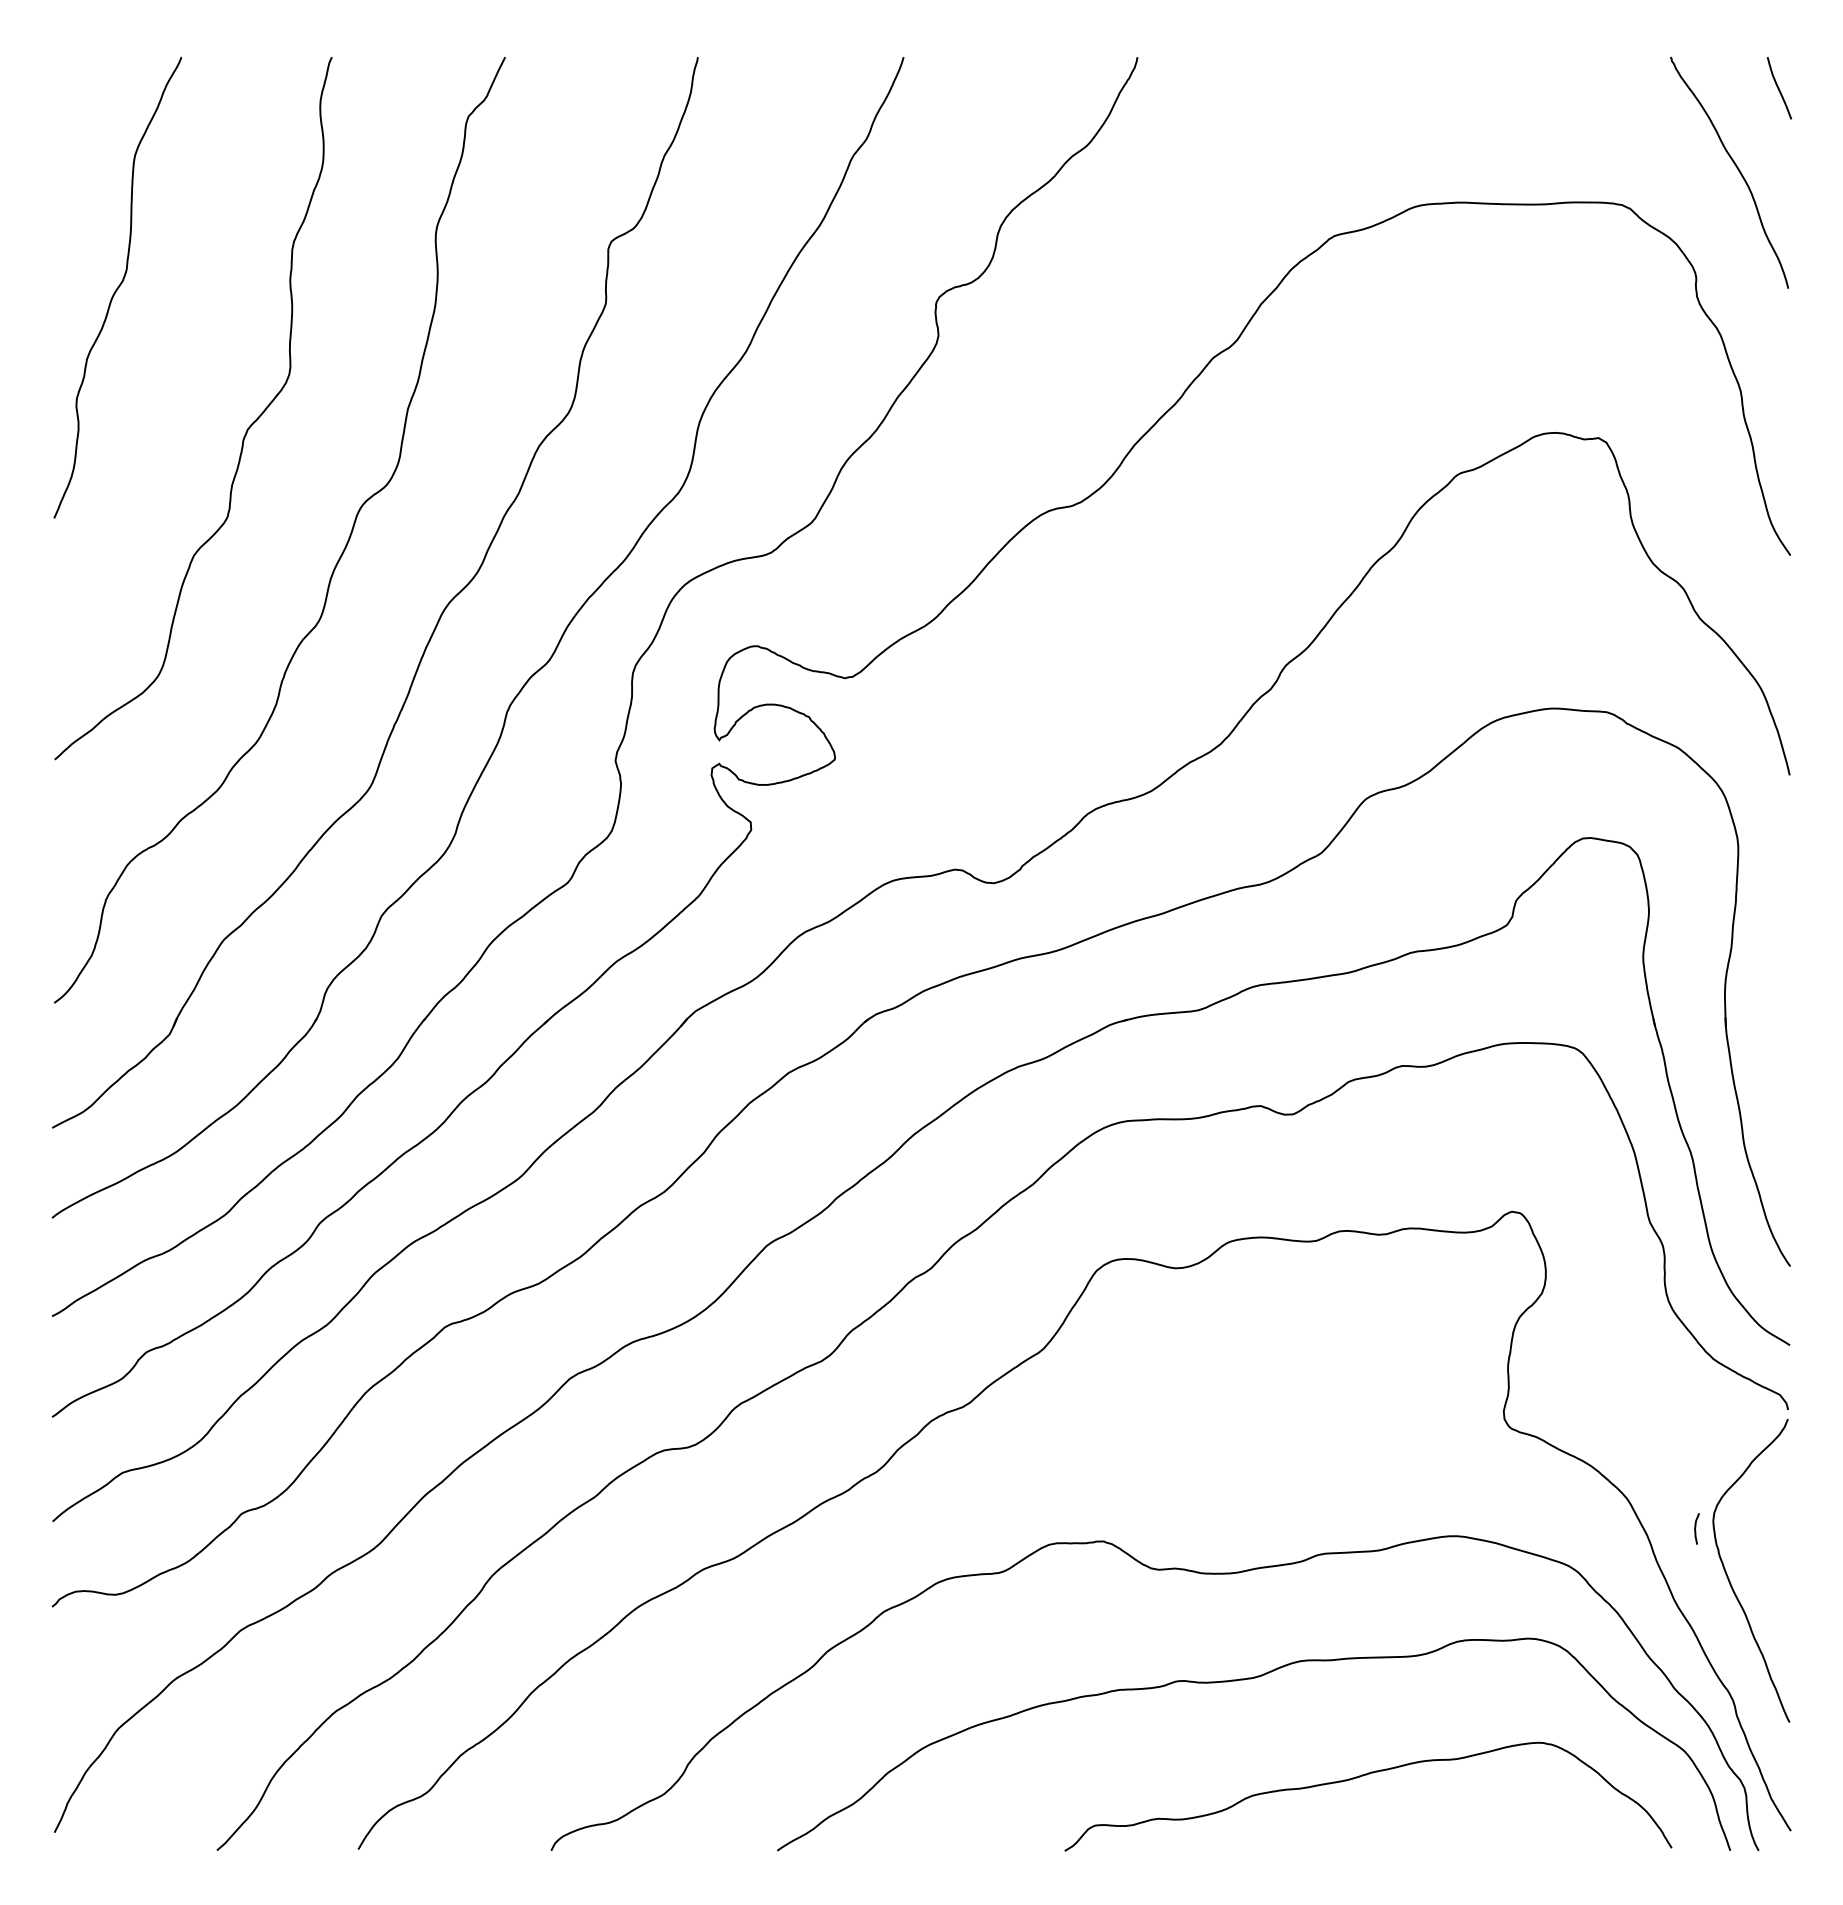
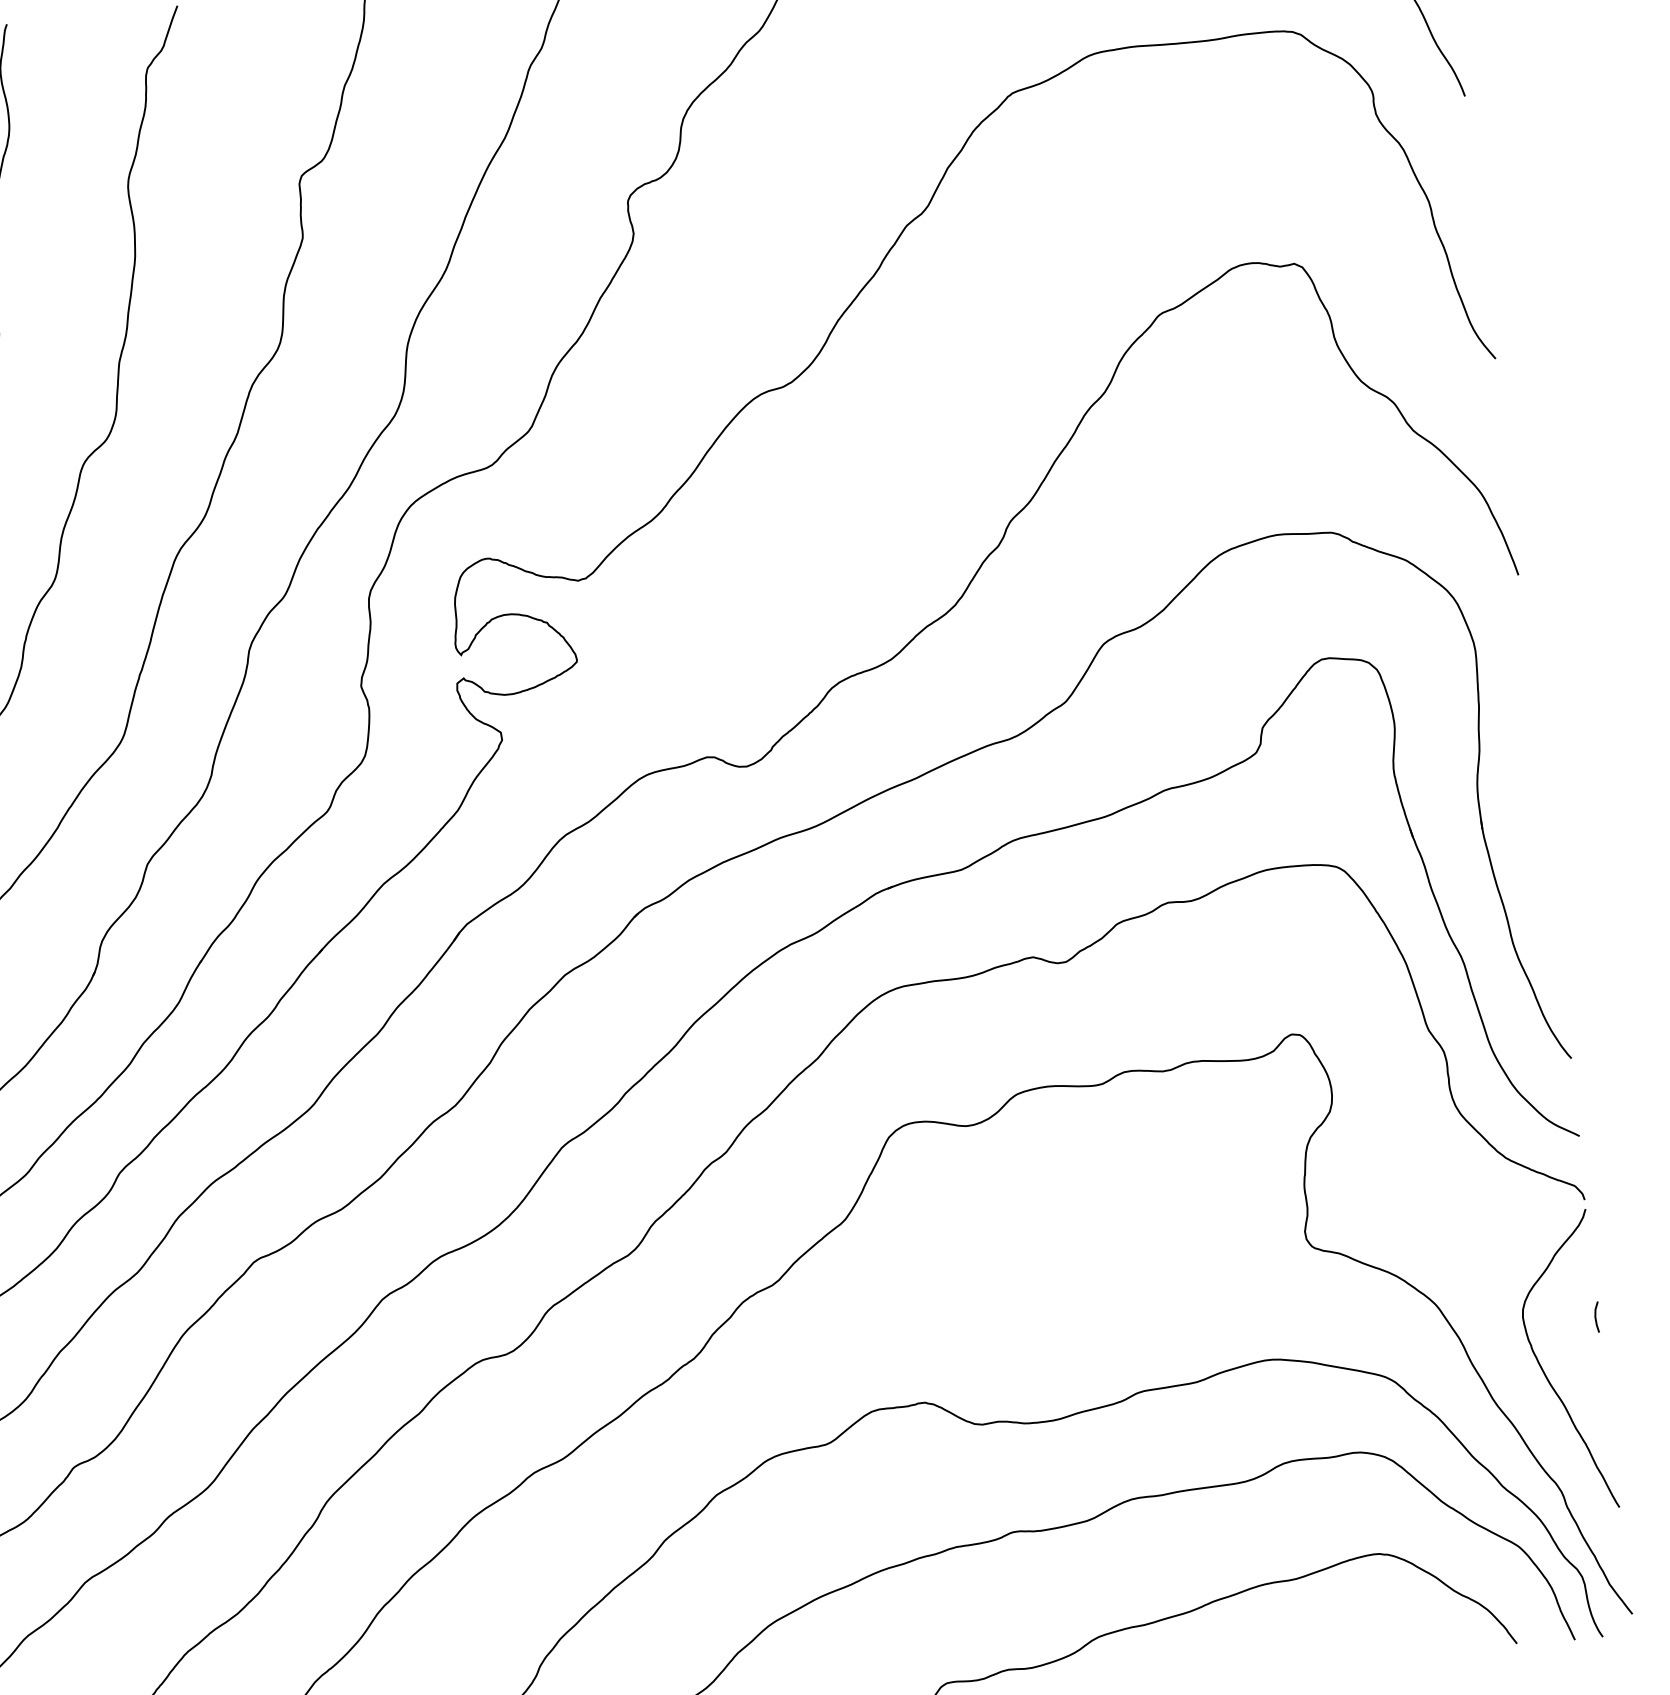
curve: (1696, 1527) -> (1596, 1315), moved

